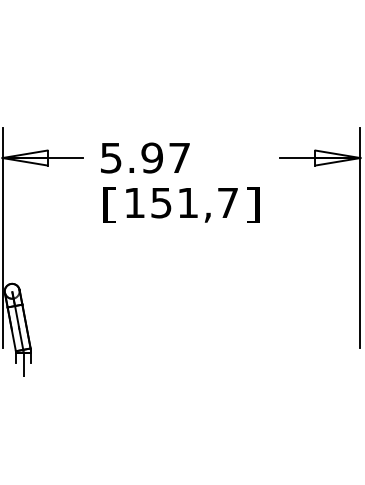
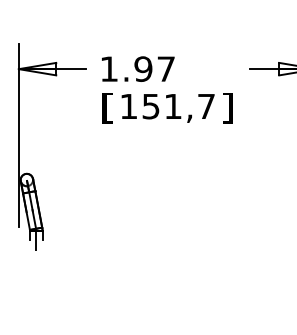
text: (111, 158) -> (109, 69), 5.97 -> 1.97

